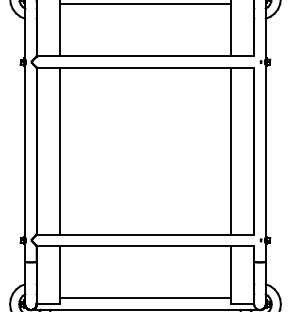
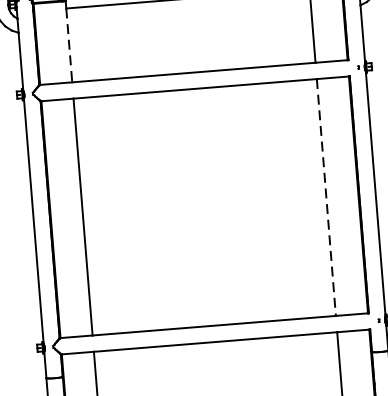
line: (59, 30) -> (68, 45), solid -> dashed
line: (231, 151) -> (326, 197), solid -> dashed

